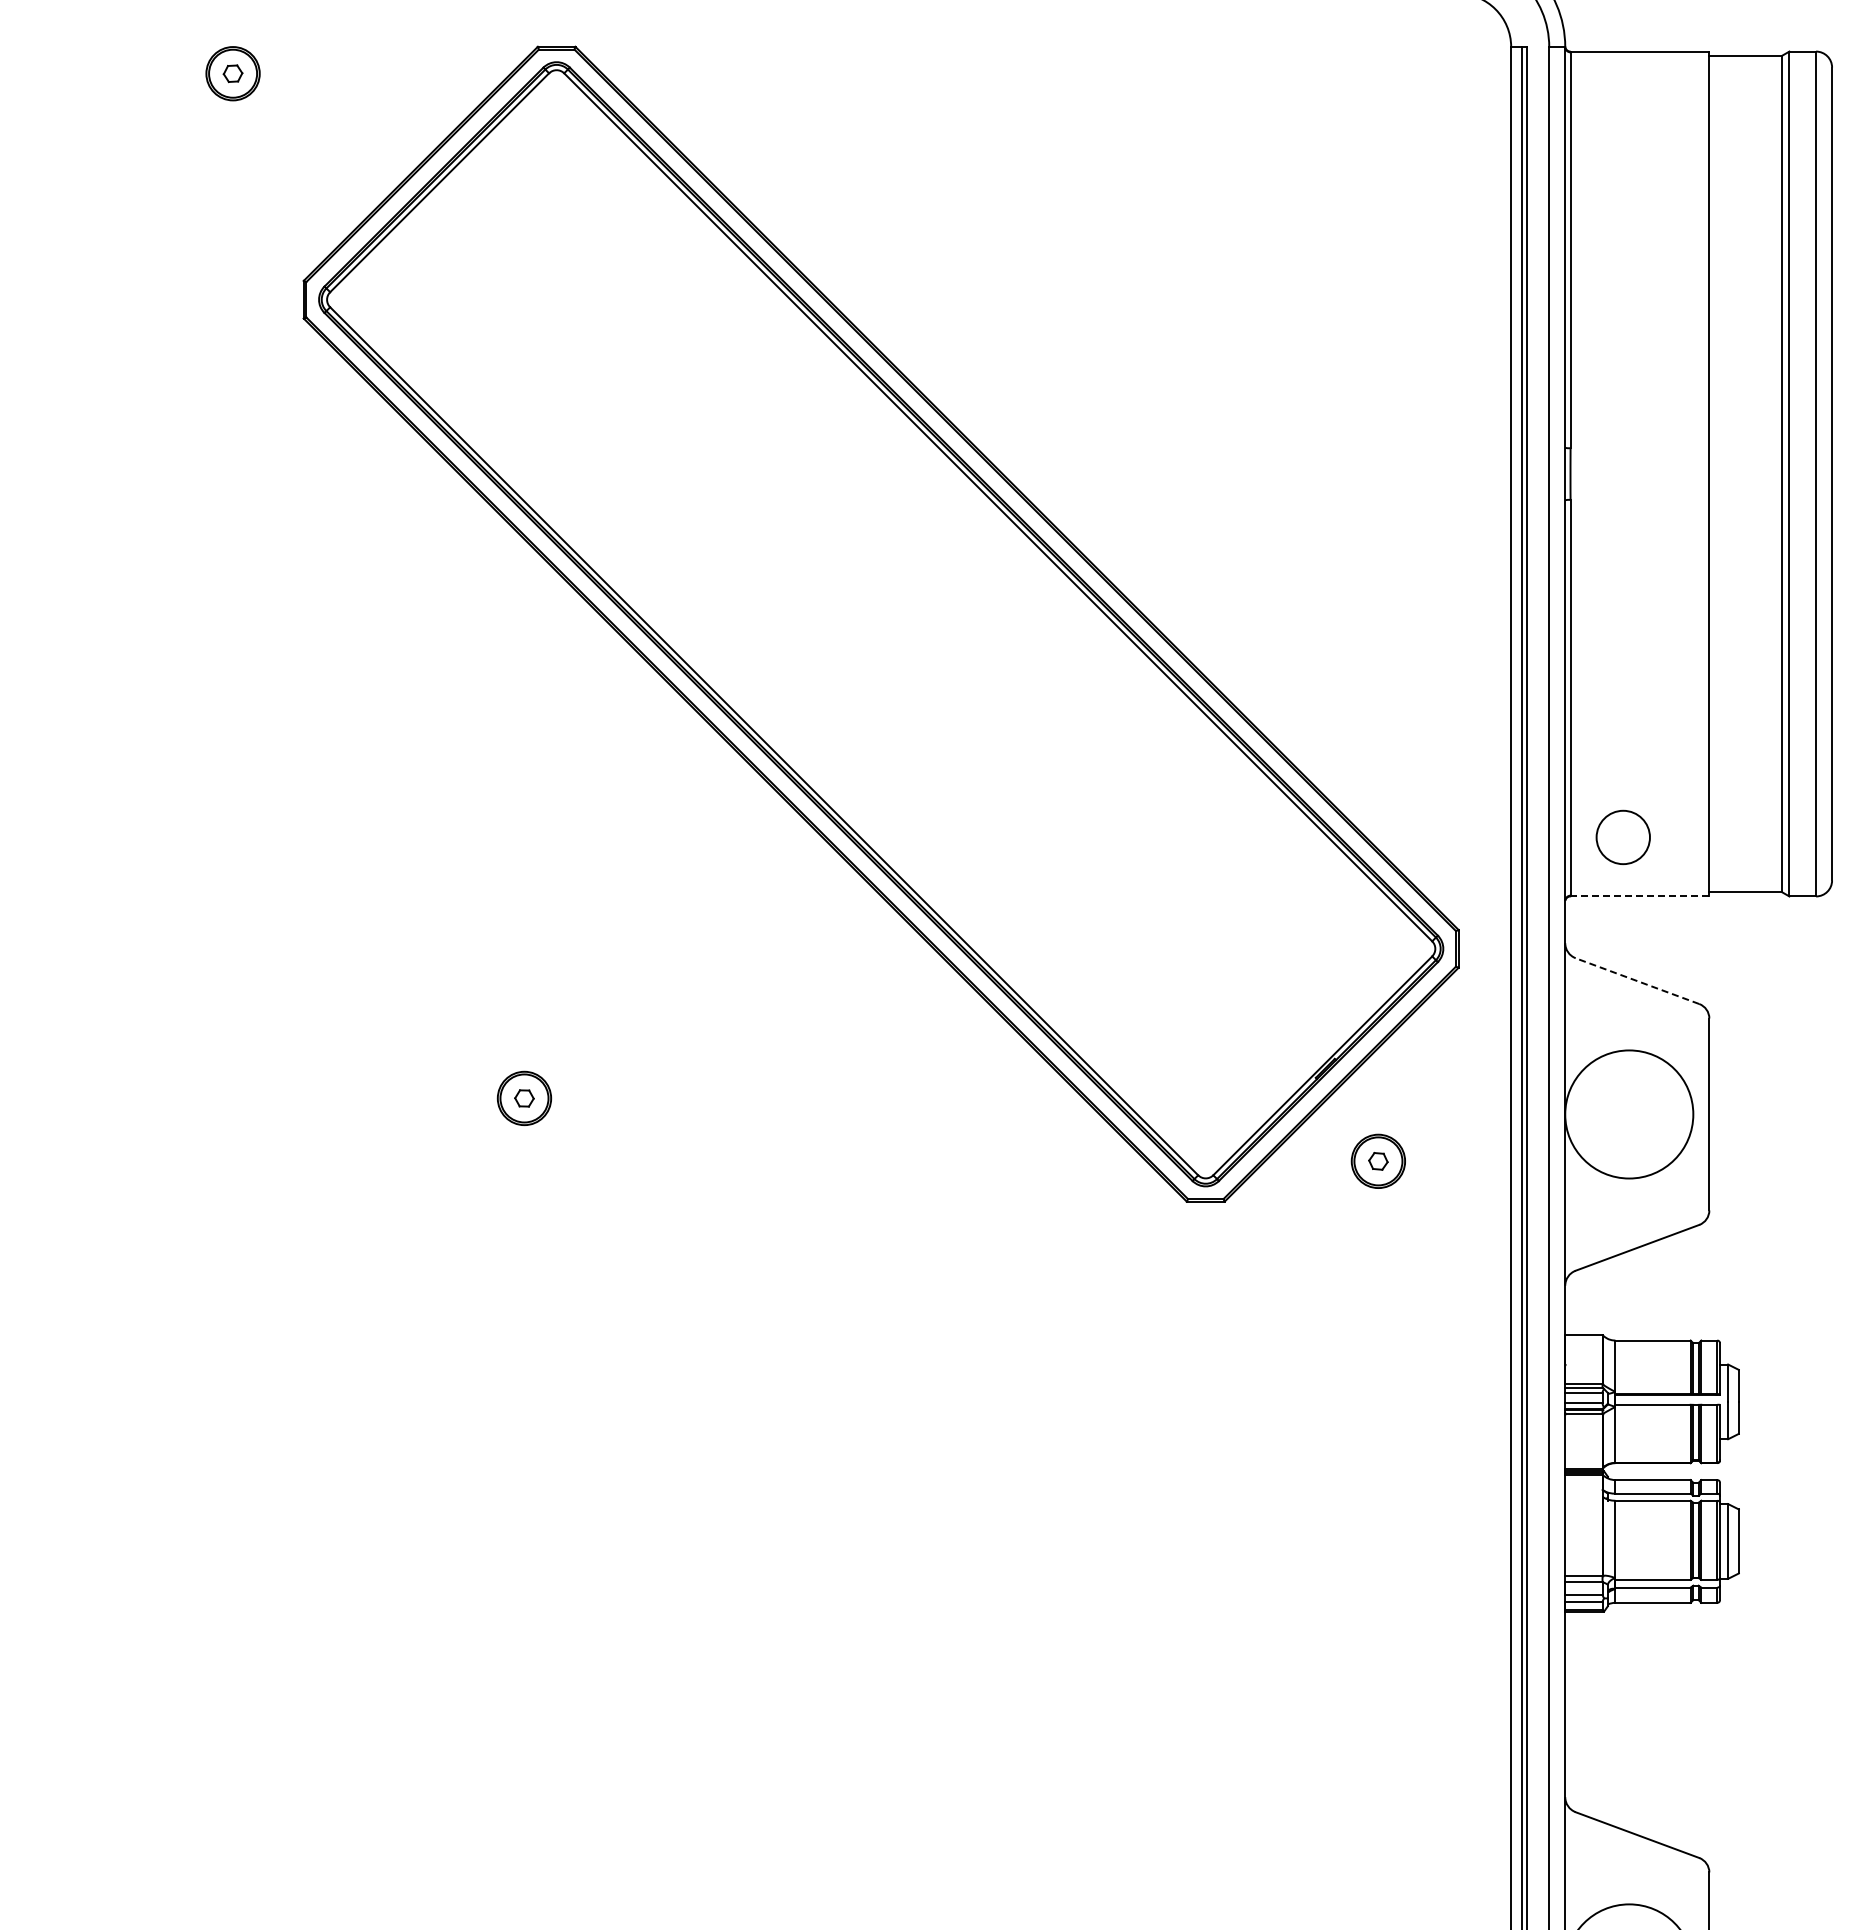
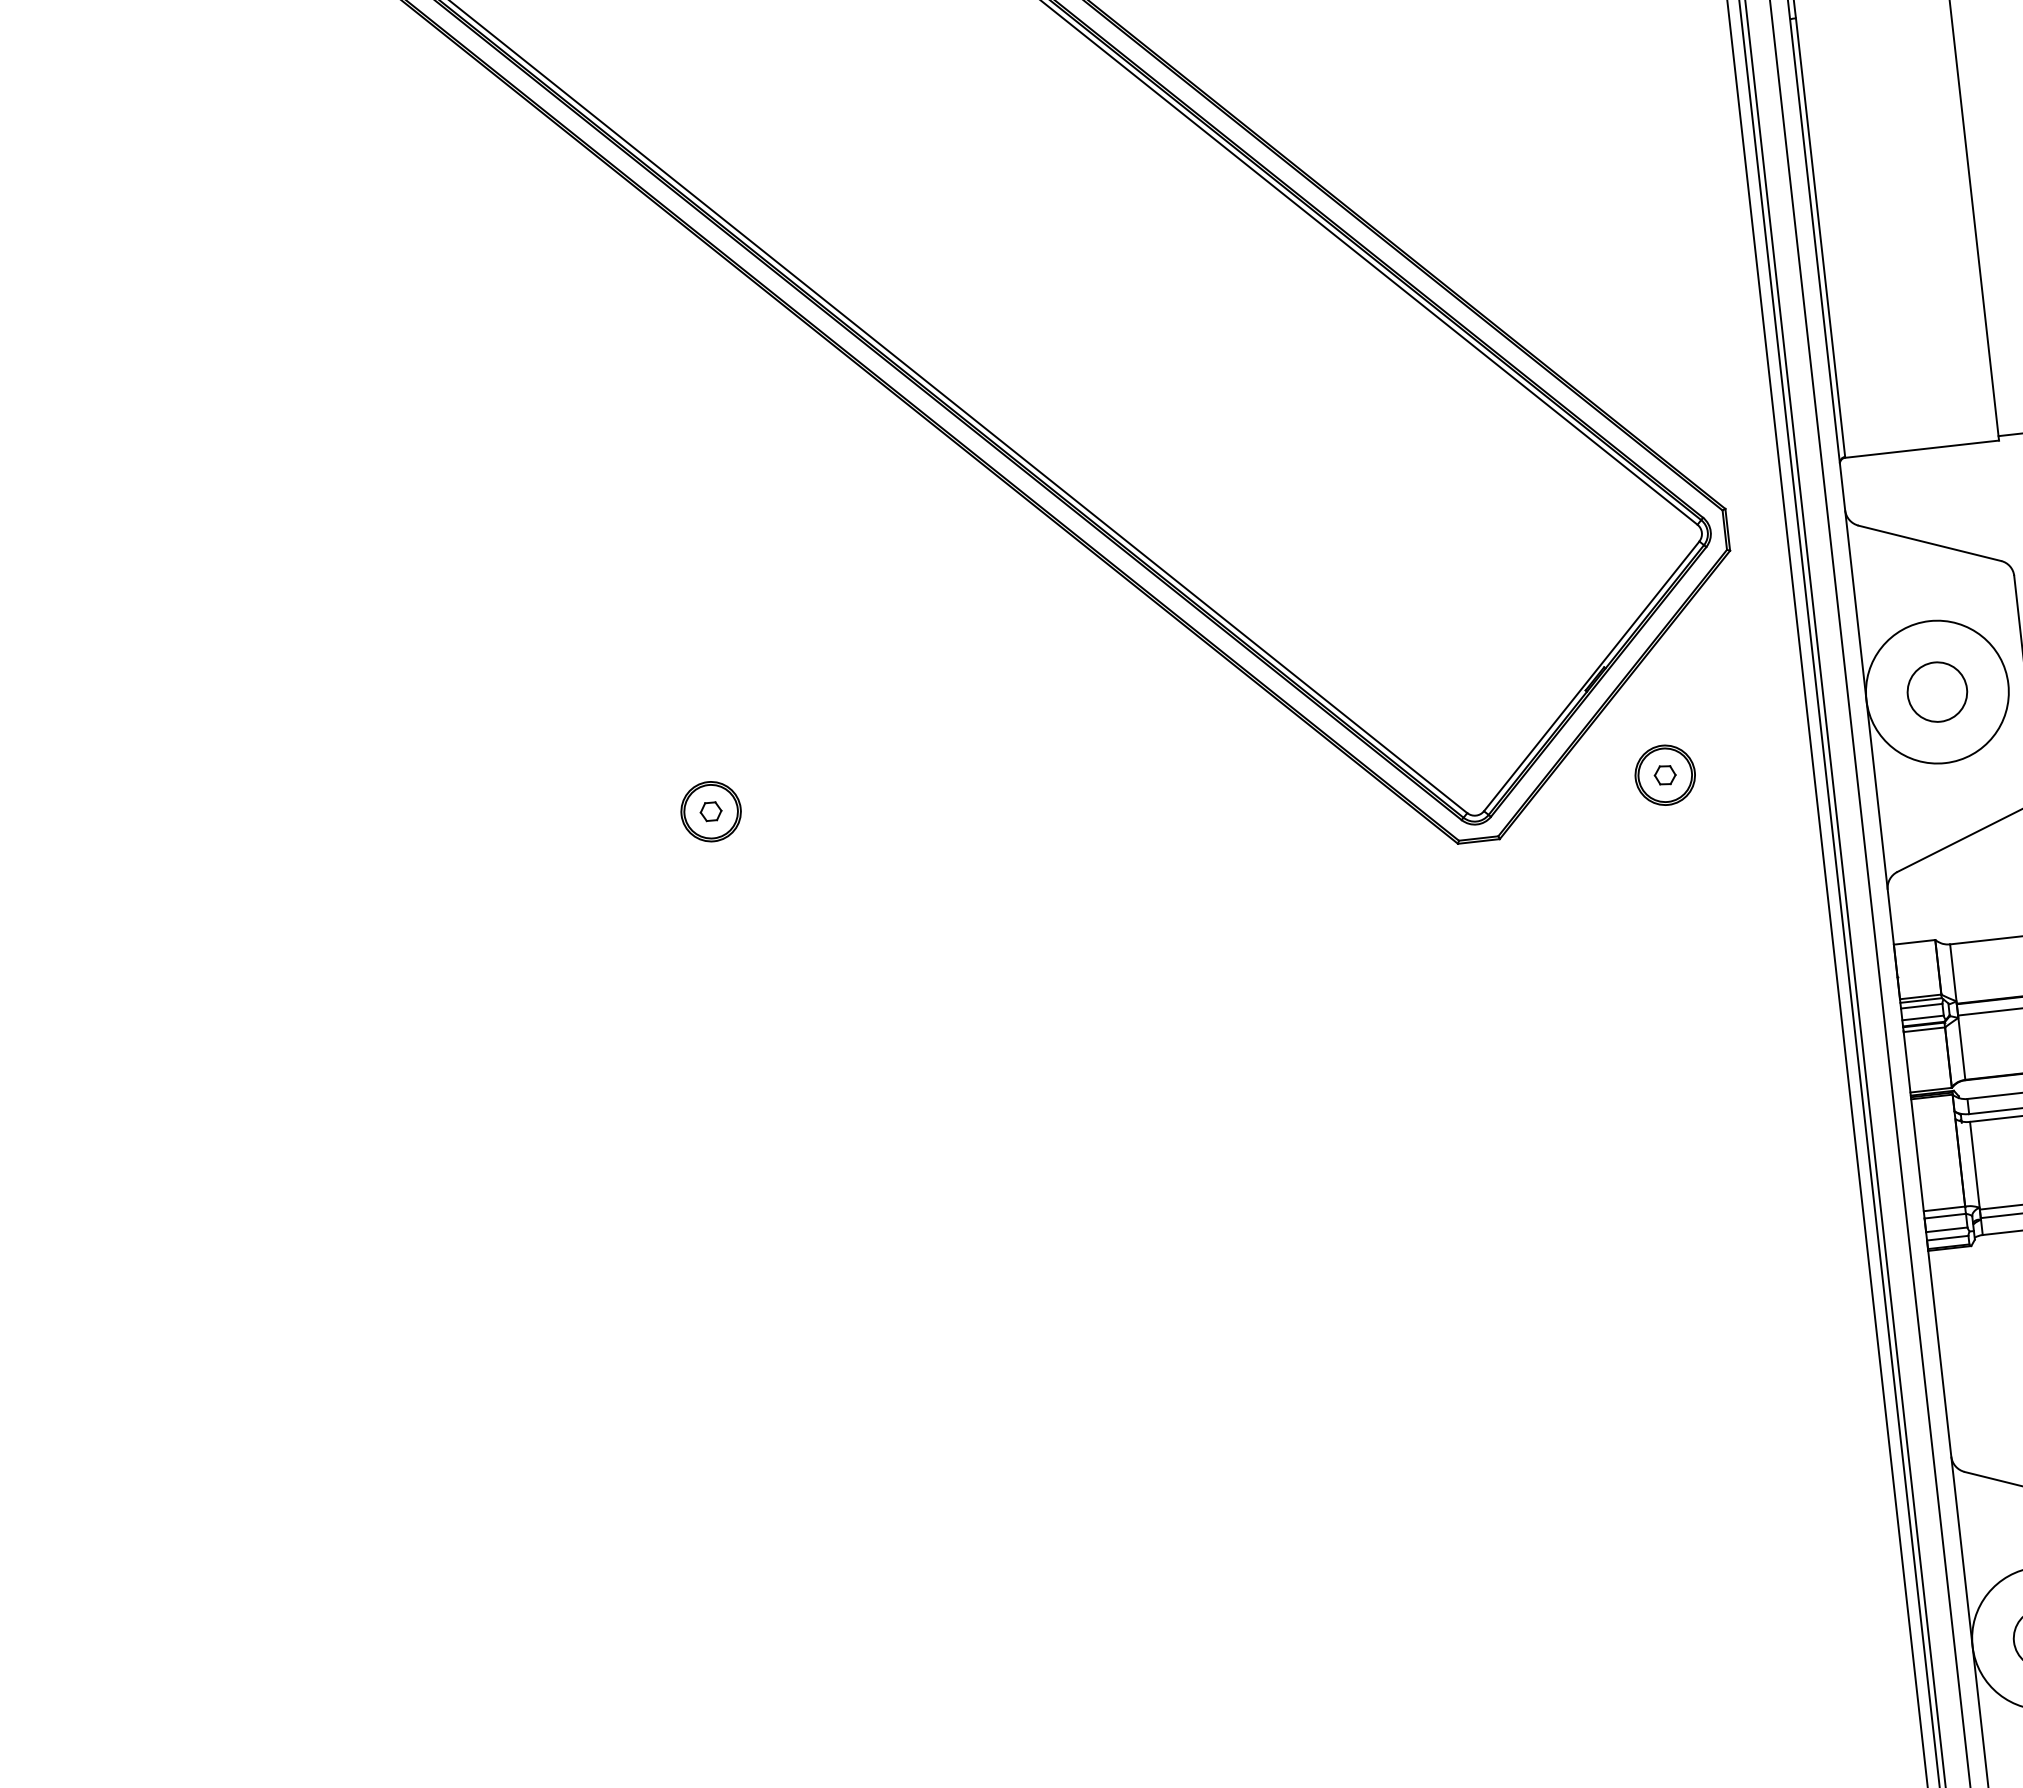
circle: (1622, 837) -> (1936, 692), moved
line: (1640, 896) -> (1922, 449), dashed -> solid
line: (1637, 981) -> (1929, 543), dashed -> solid

